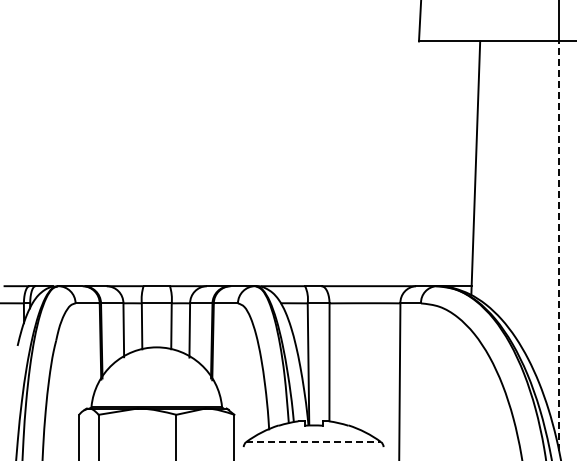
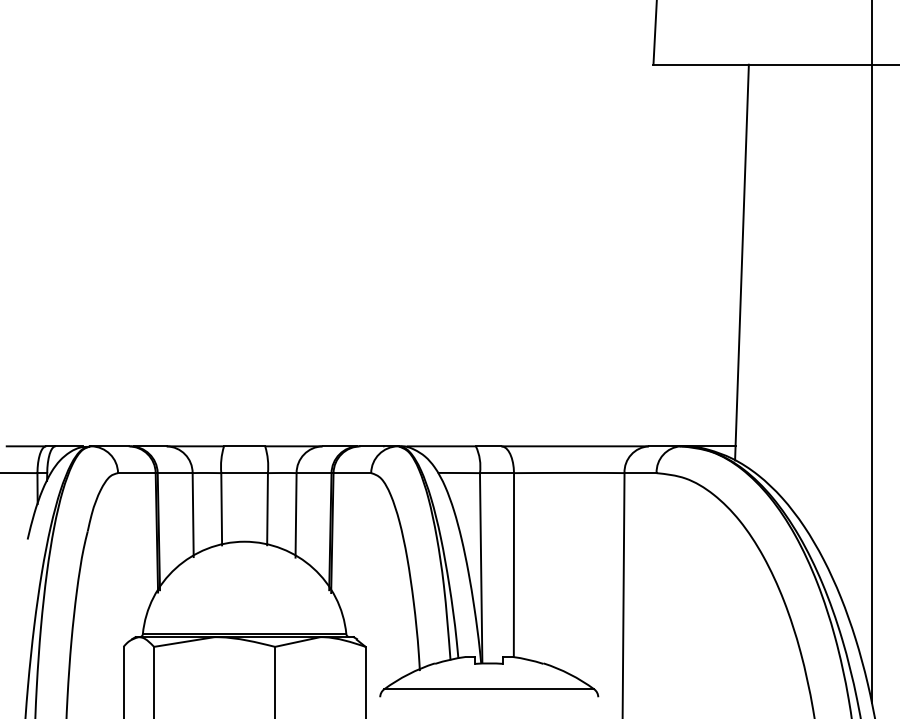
line: (558, 246) -> (870, 384), dashed -> solid
line: (314, 442) -> (490, 690), dashed -> solid

